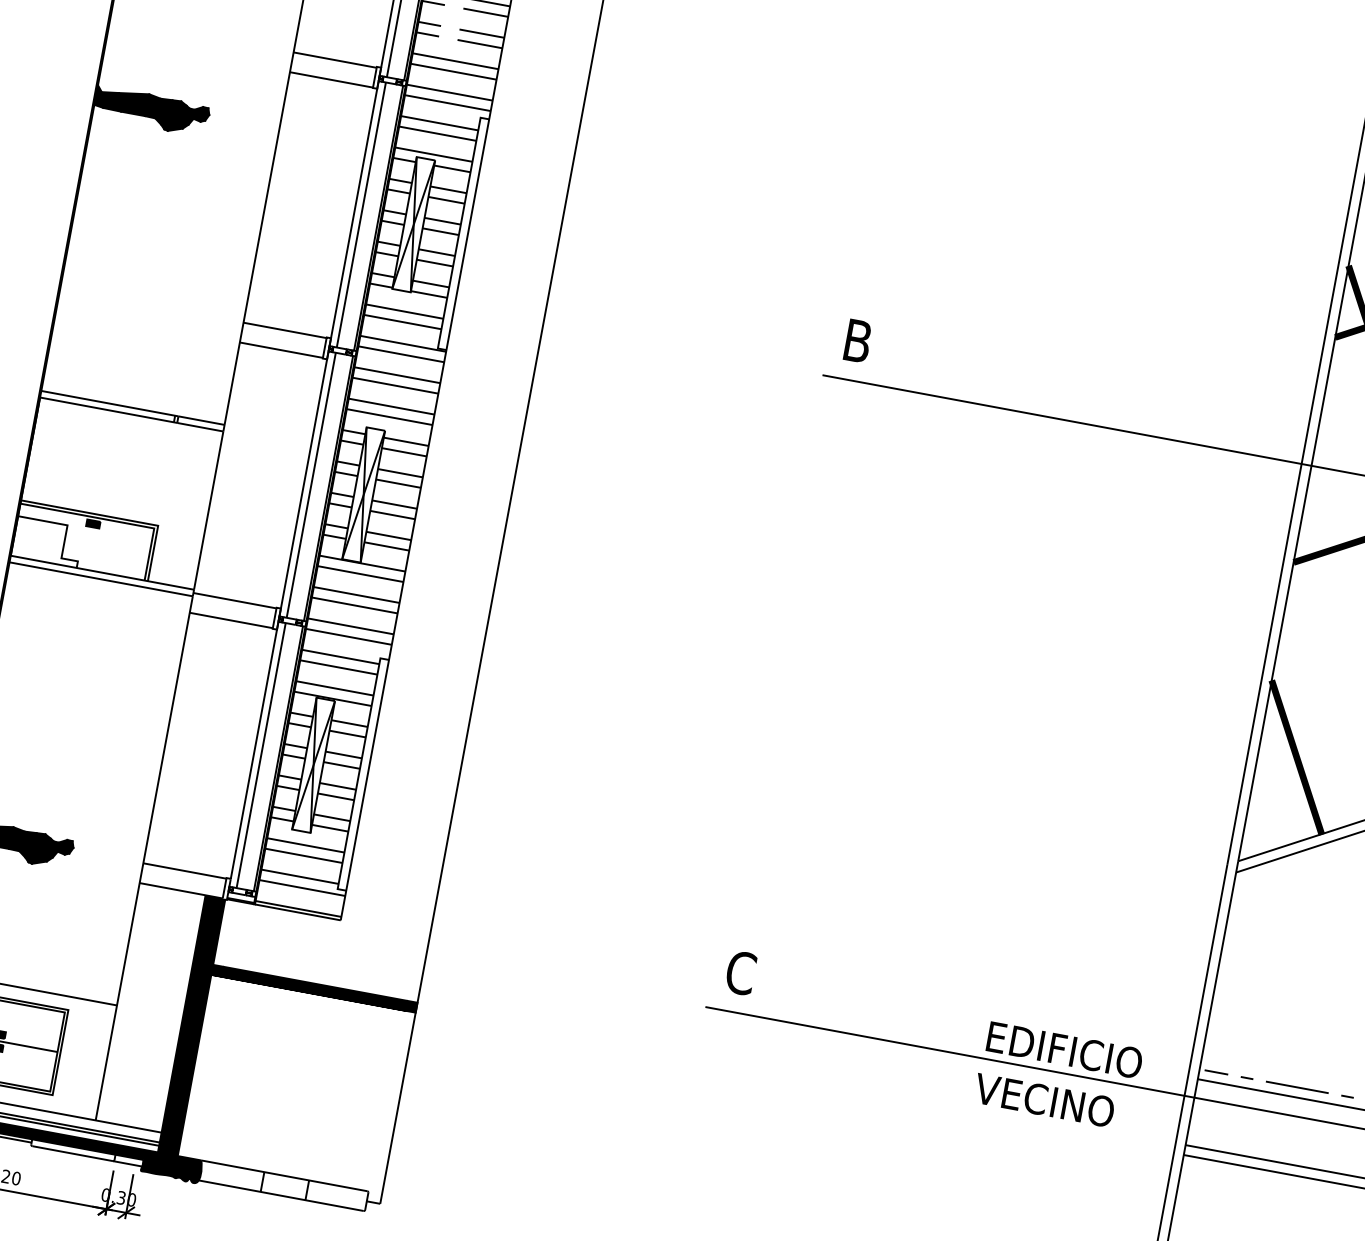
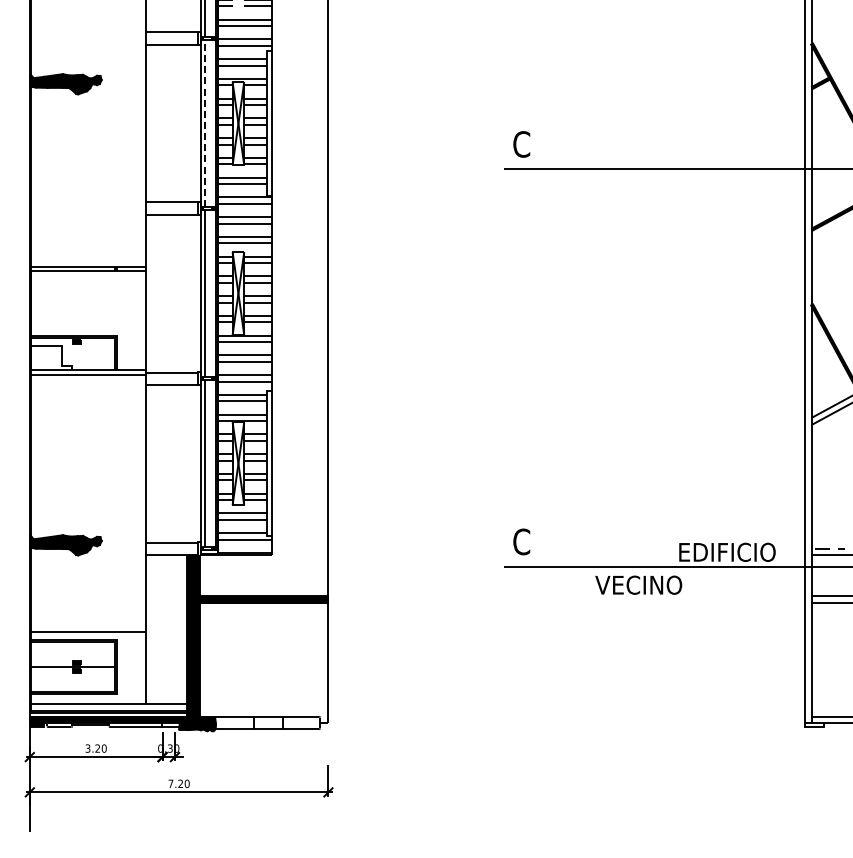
line: (361, 214) -> (205, 123), solid -> dashed
text: (857, 341) -> (521, 144), B -> C
text: (1044, 1099) -> (638, 584), moved

